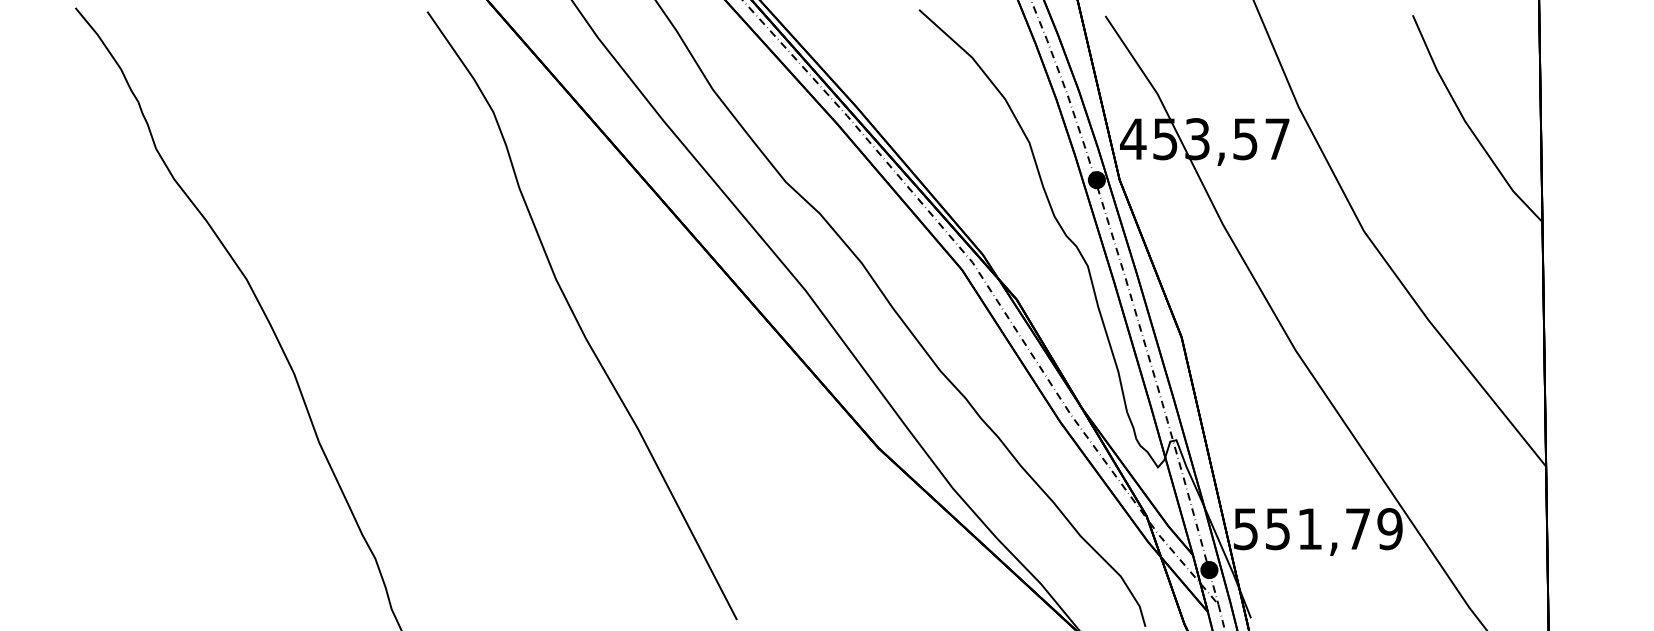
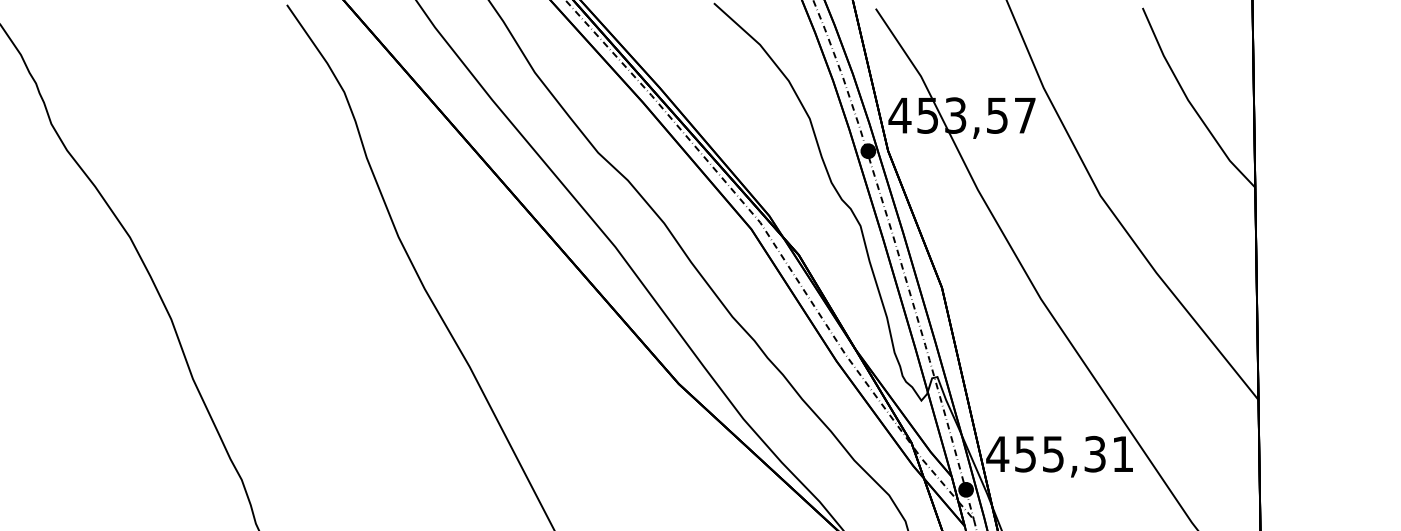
text: (1317, 529) -> (1059, 454), 551,79 -> 455,31

